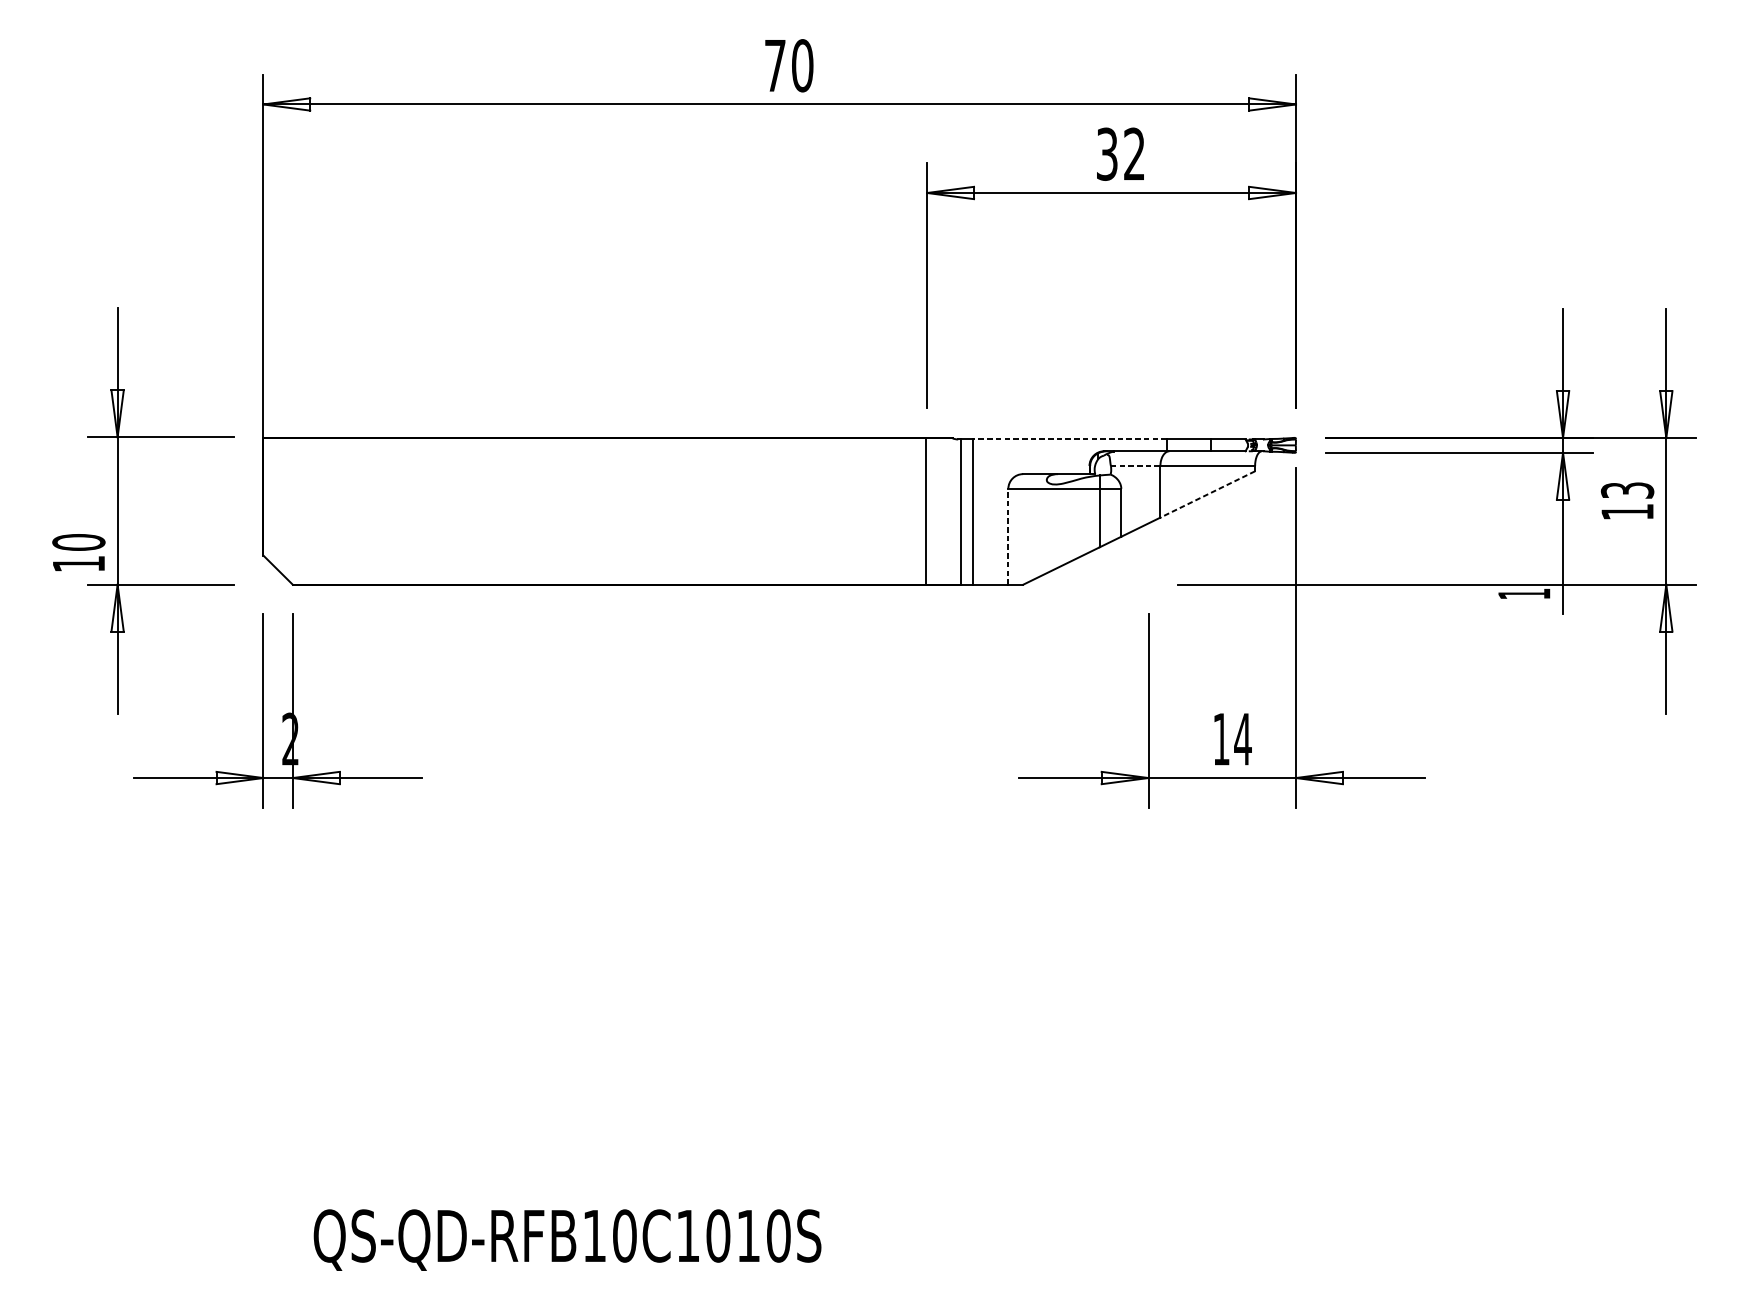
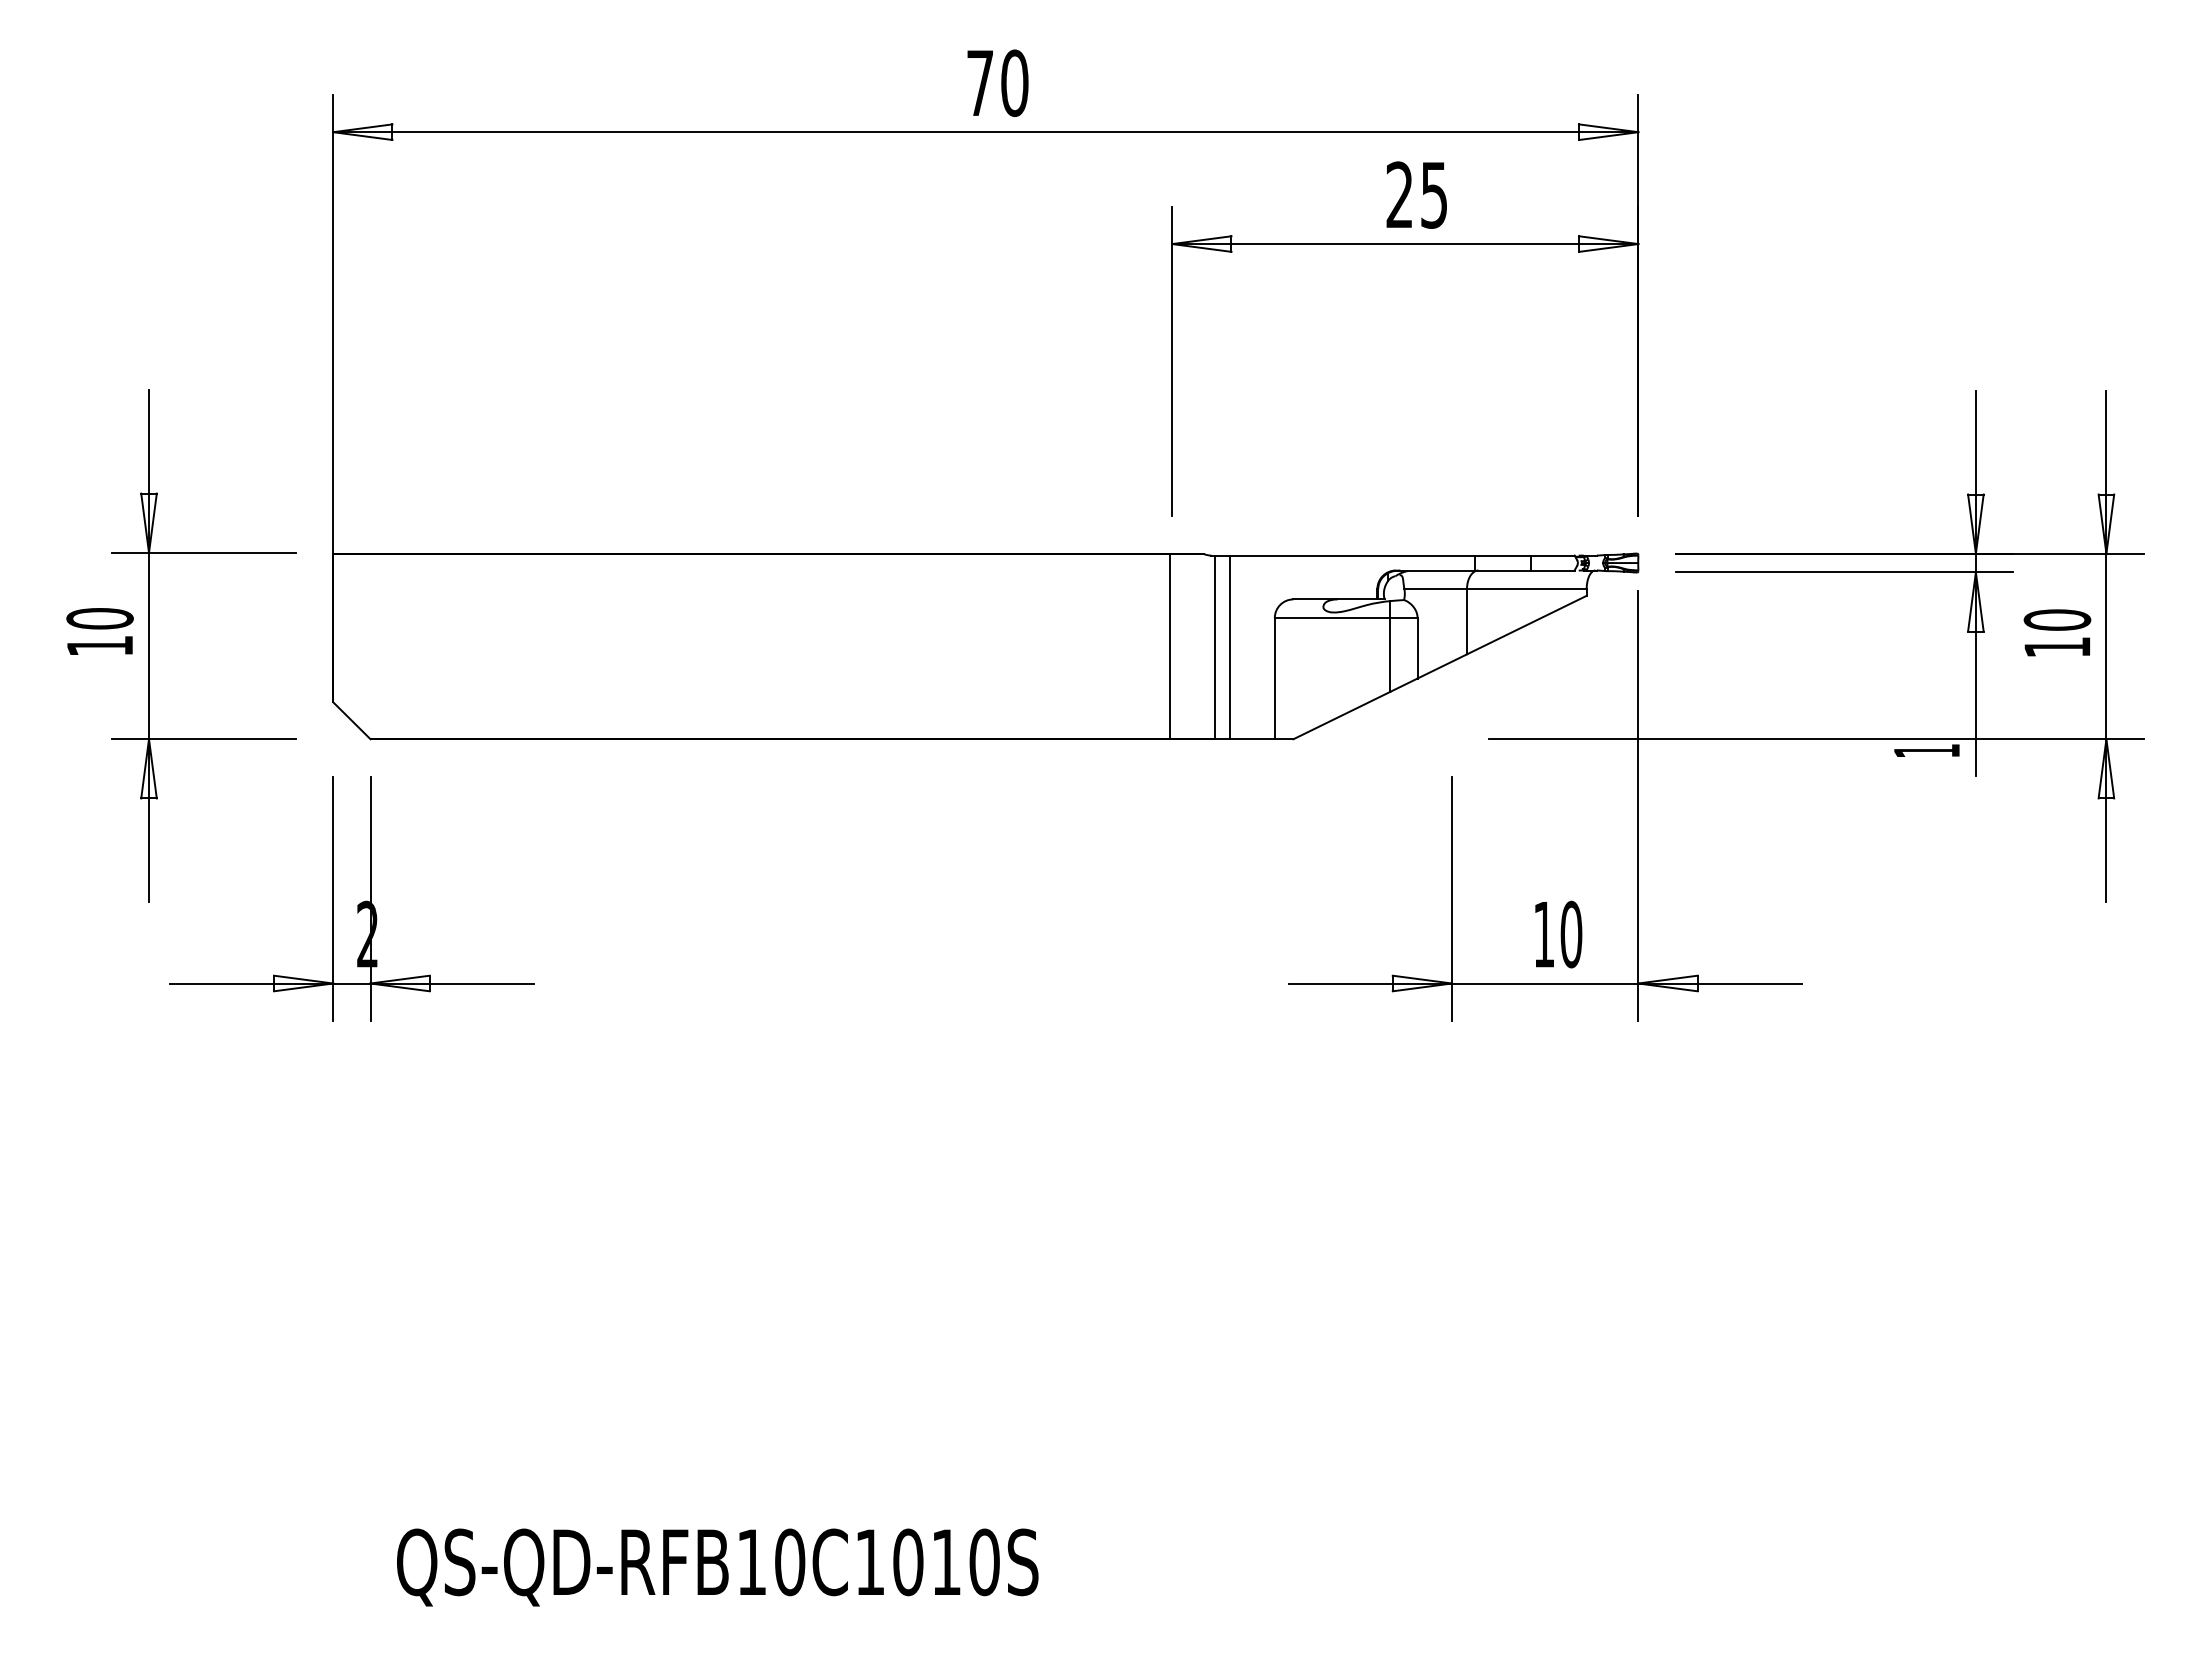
text: (1120, 153) -> (1416, 194), 32 -> 25
line: (1069, 439) -> (1352, 555), dashed -> solid
line: (1136, 466) -> (1436, 589), dashed -> solid
text: (1627, 490) -> (2057, 619), 13 -> 10
line: (1207, 494) -> (1526, 625), dashed -> solid
line: (1008, 536) -> (1274, 678), dashed -> solid
text: (78, 552) -> (99, 631), moved
text: (1243, 739) -> (1571, 934), 14 -> 10

